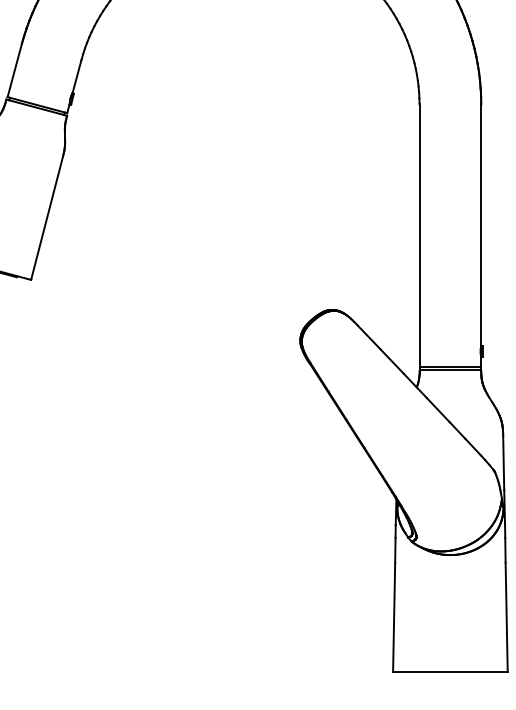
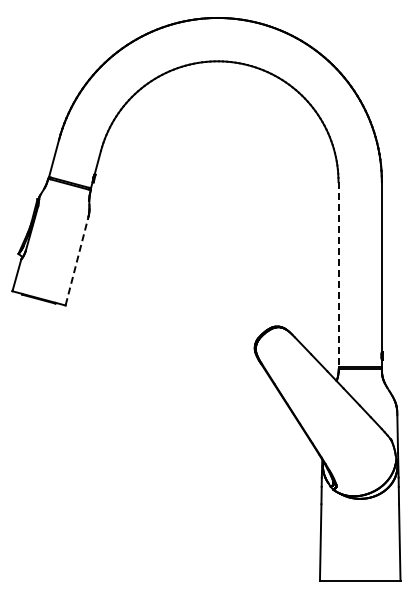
line: (46, 217) -> (76, 261), solid -> dashed
line: (419, 237) -> (338, 275), solid -> dashed

